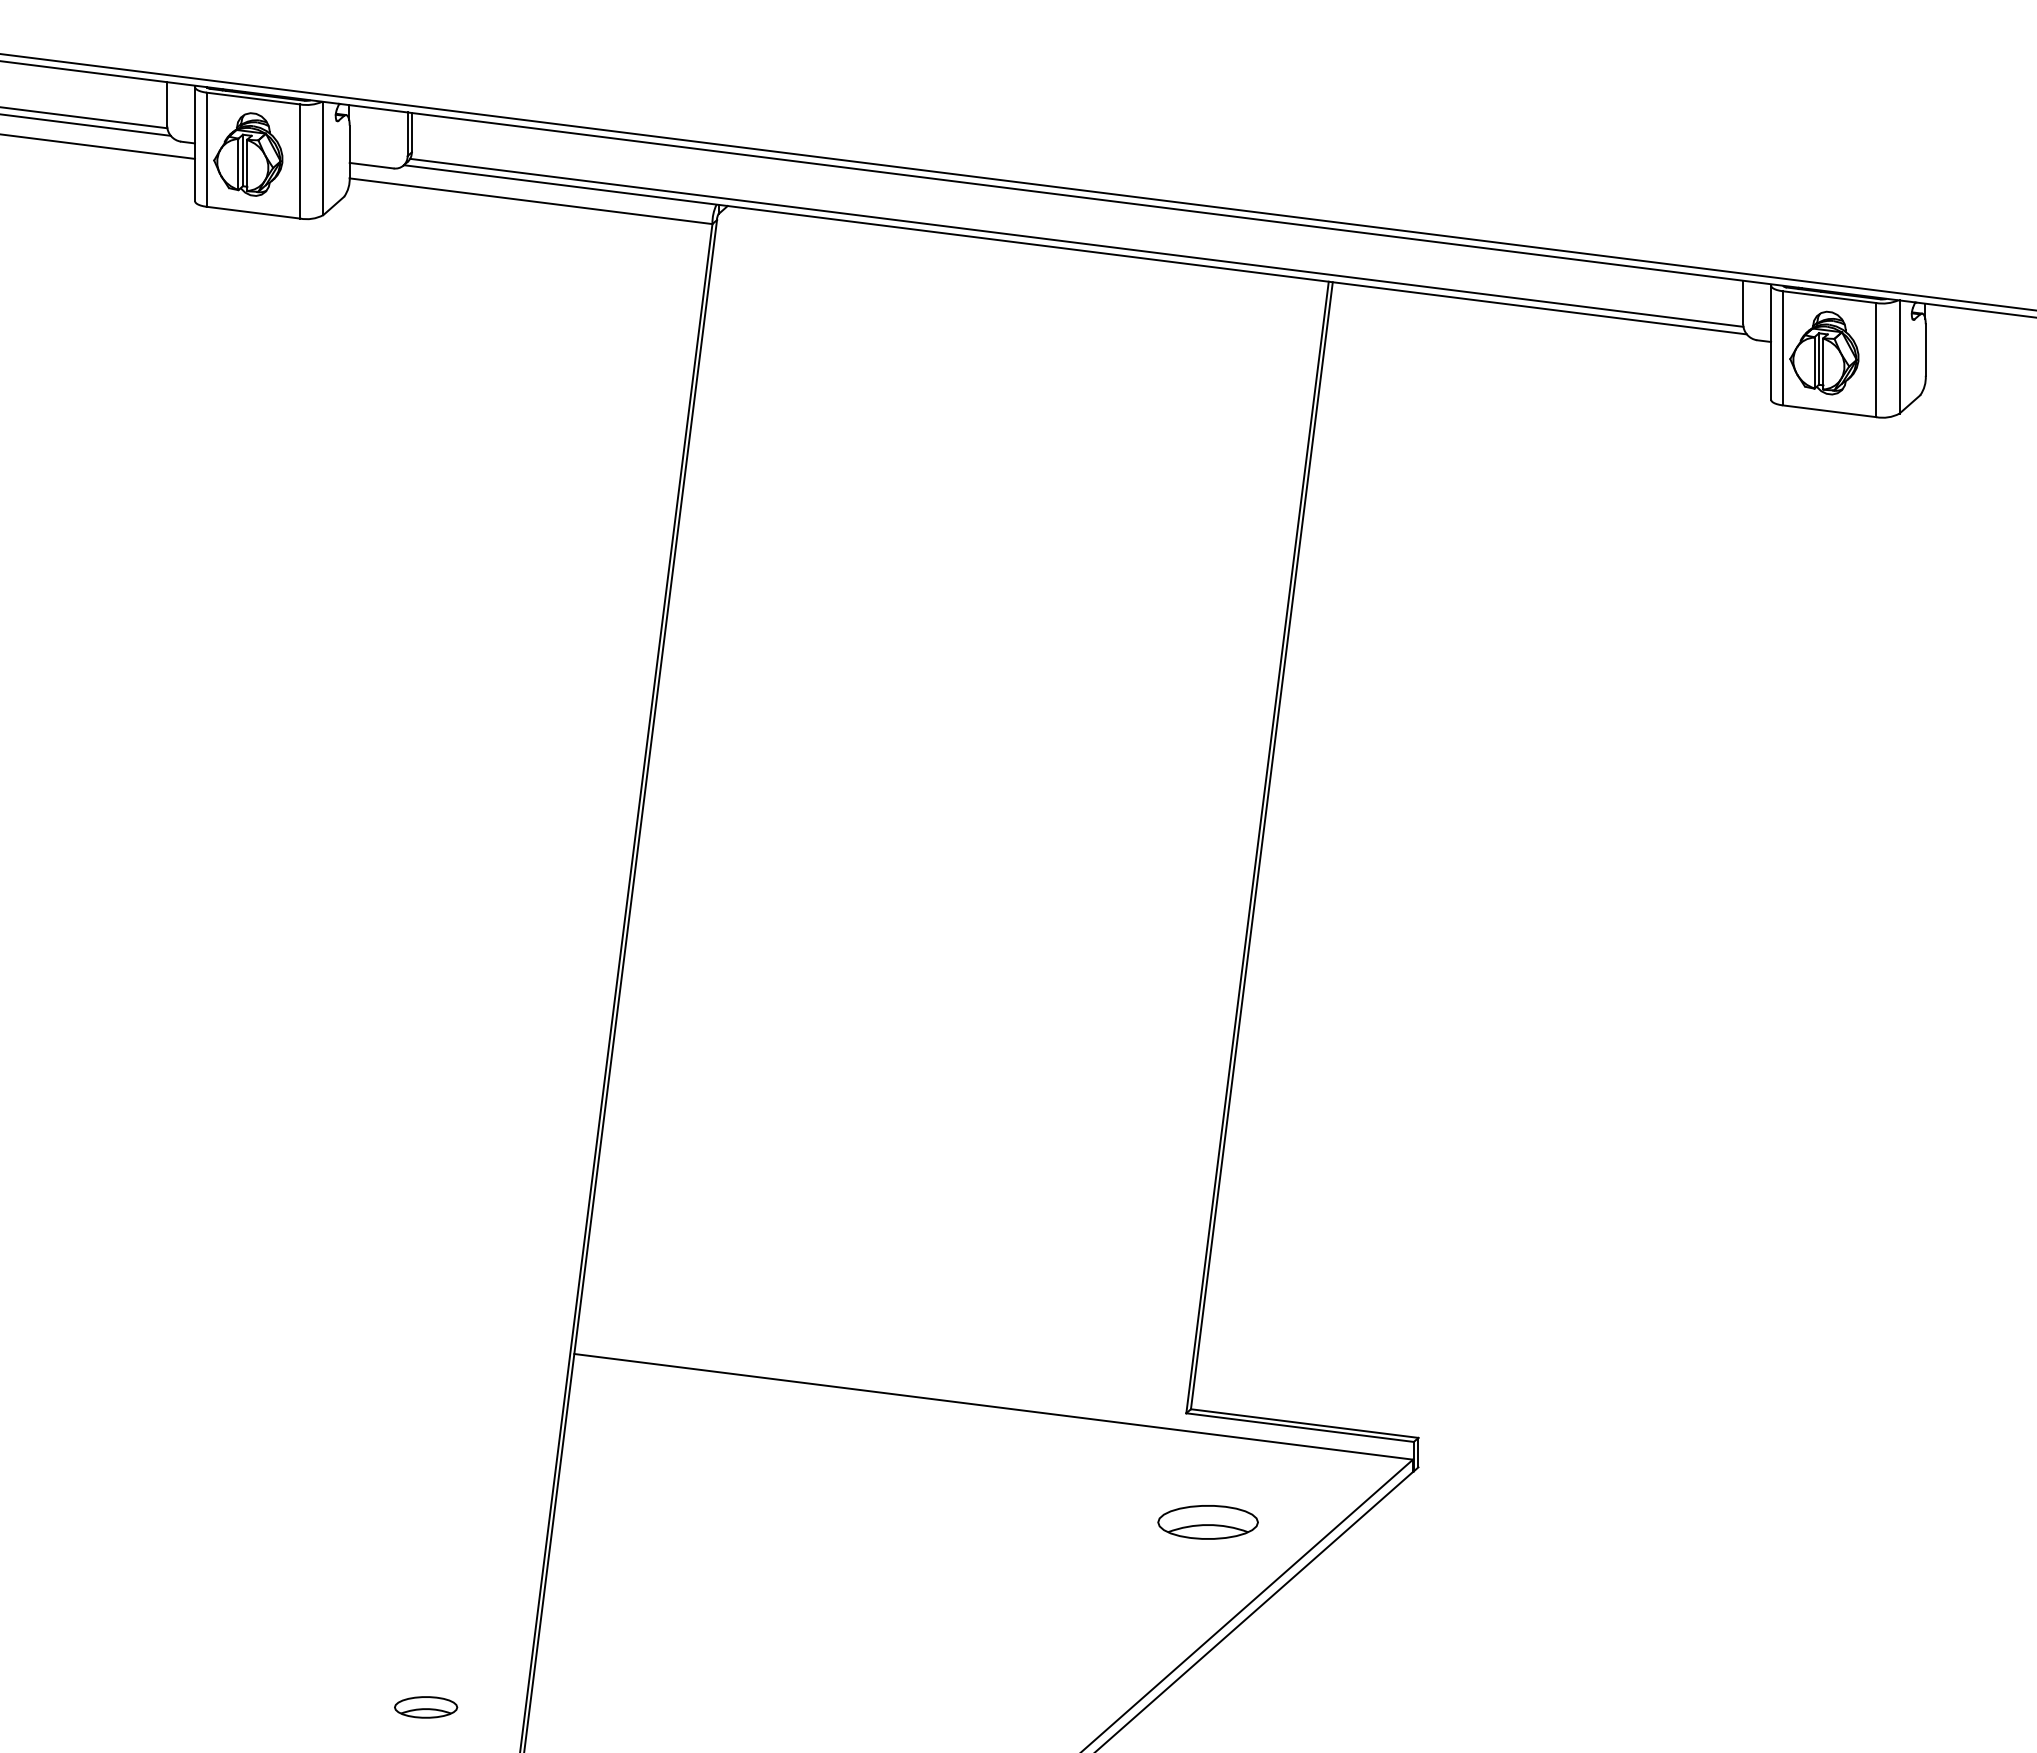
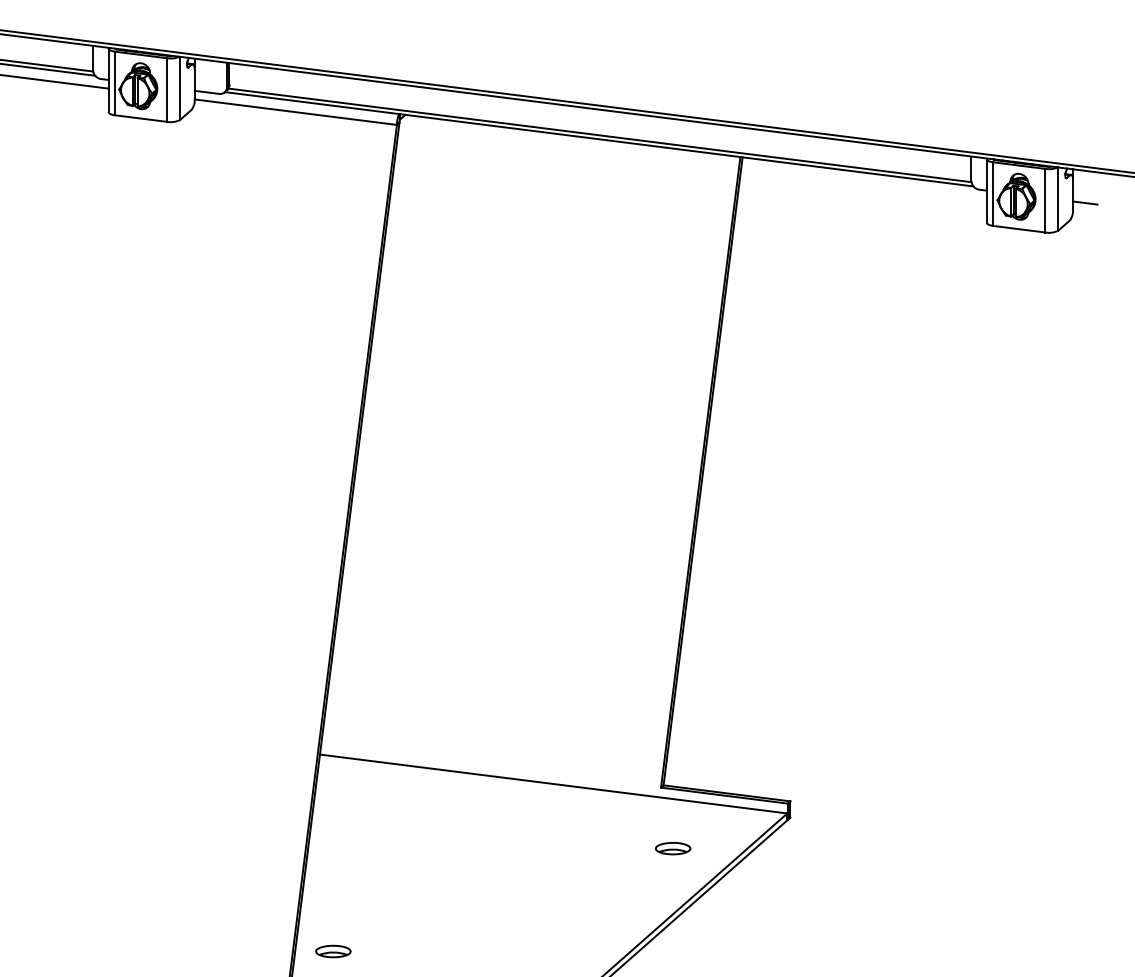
line: (1948, 363) -> (1085, 202), added
part: (1206, 1522) -> (672, 848), size x0.62
part: (426, 1707) -> (333, 951), moved

